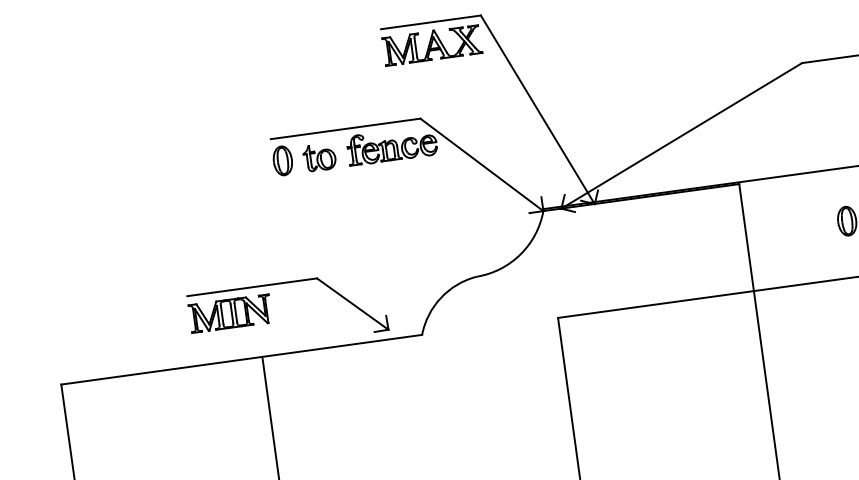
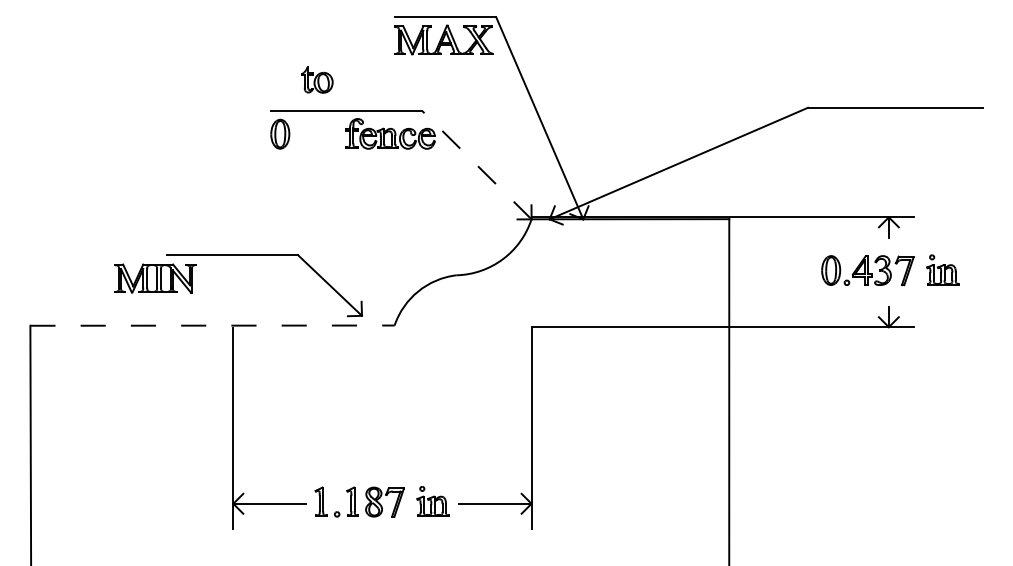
part: (319, 157) -> (317, 79), moved
line: (481, 165) -> (476, 165), solid -> dashed
part: (230, 313) -> (155, 278), moved
line: (242, 359) -> (213, 325), solid -> dashed

